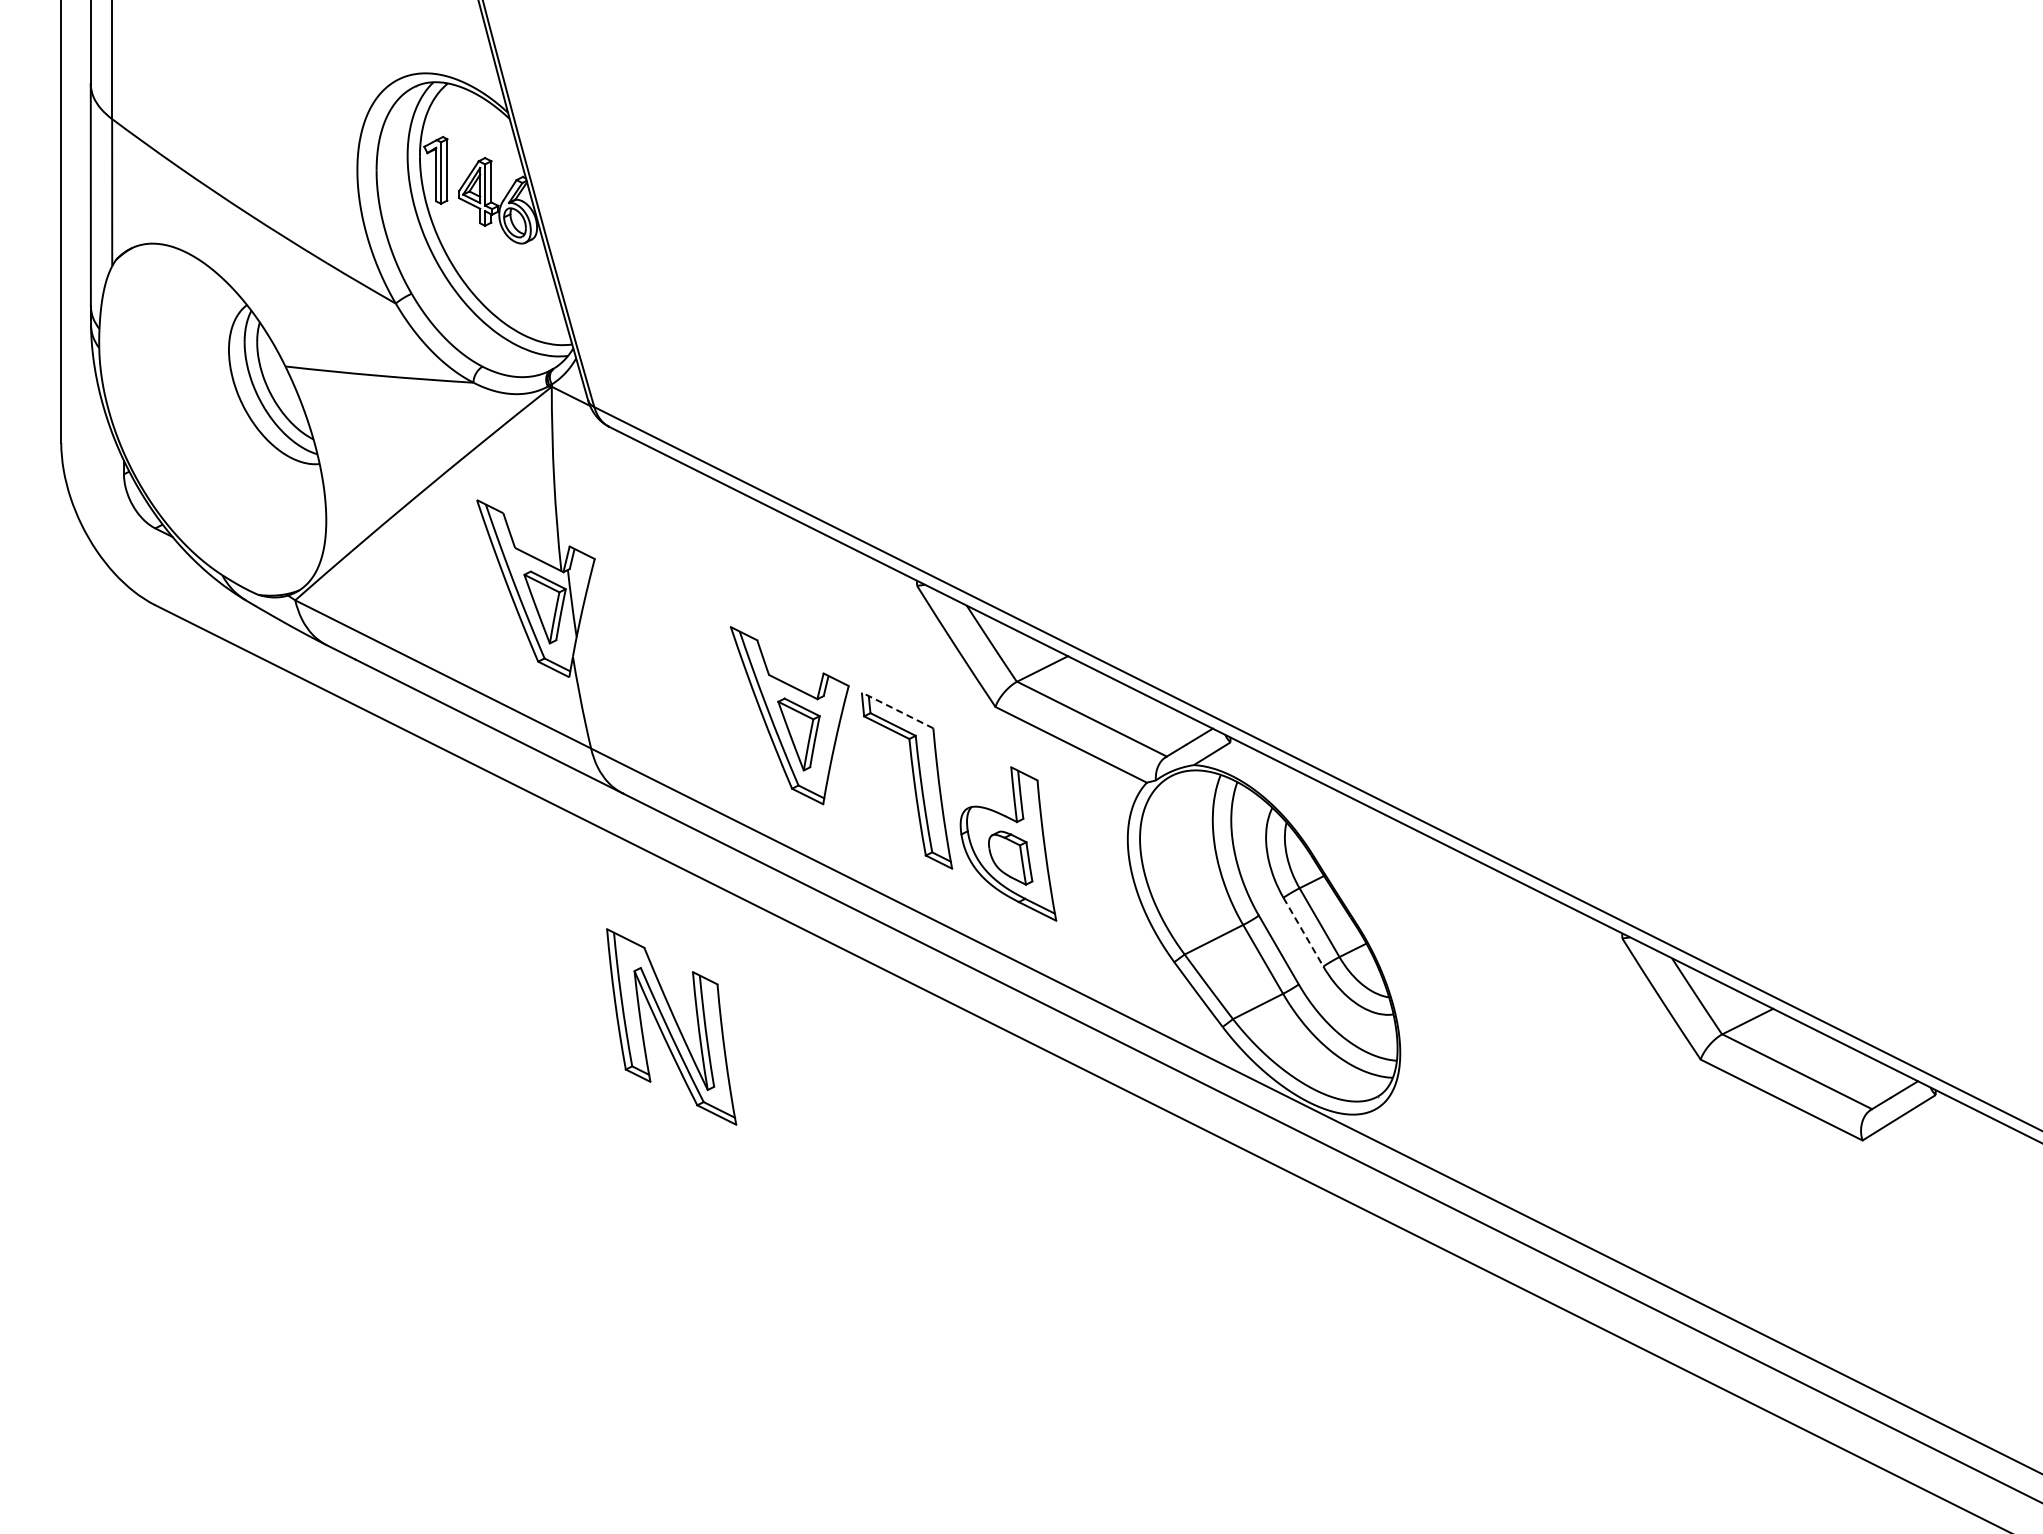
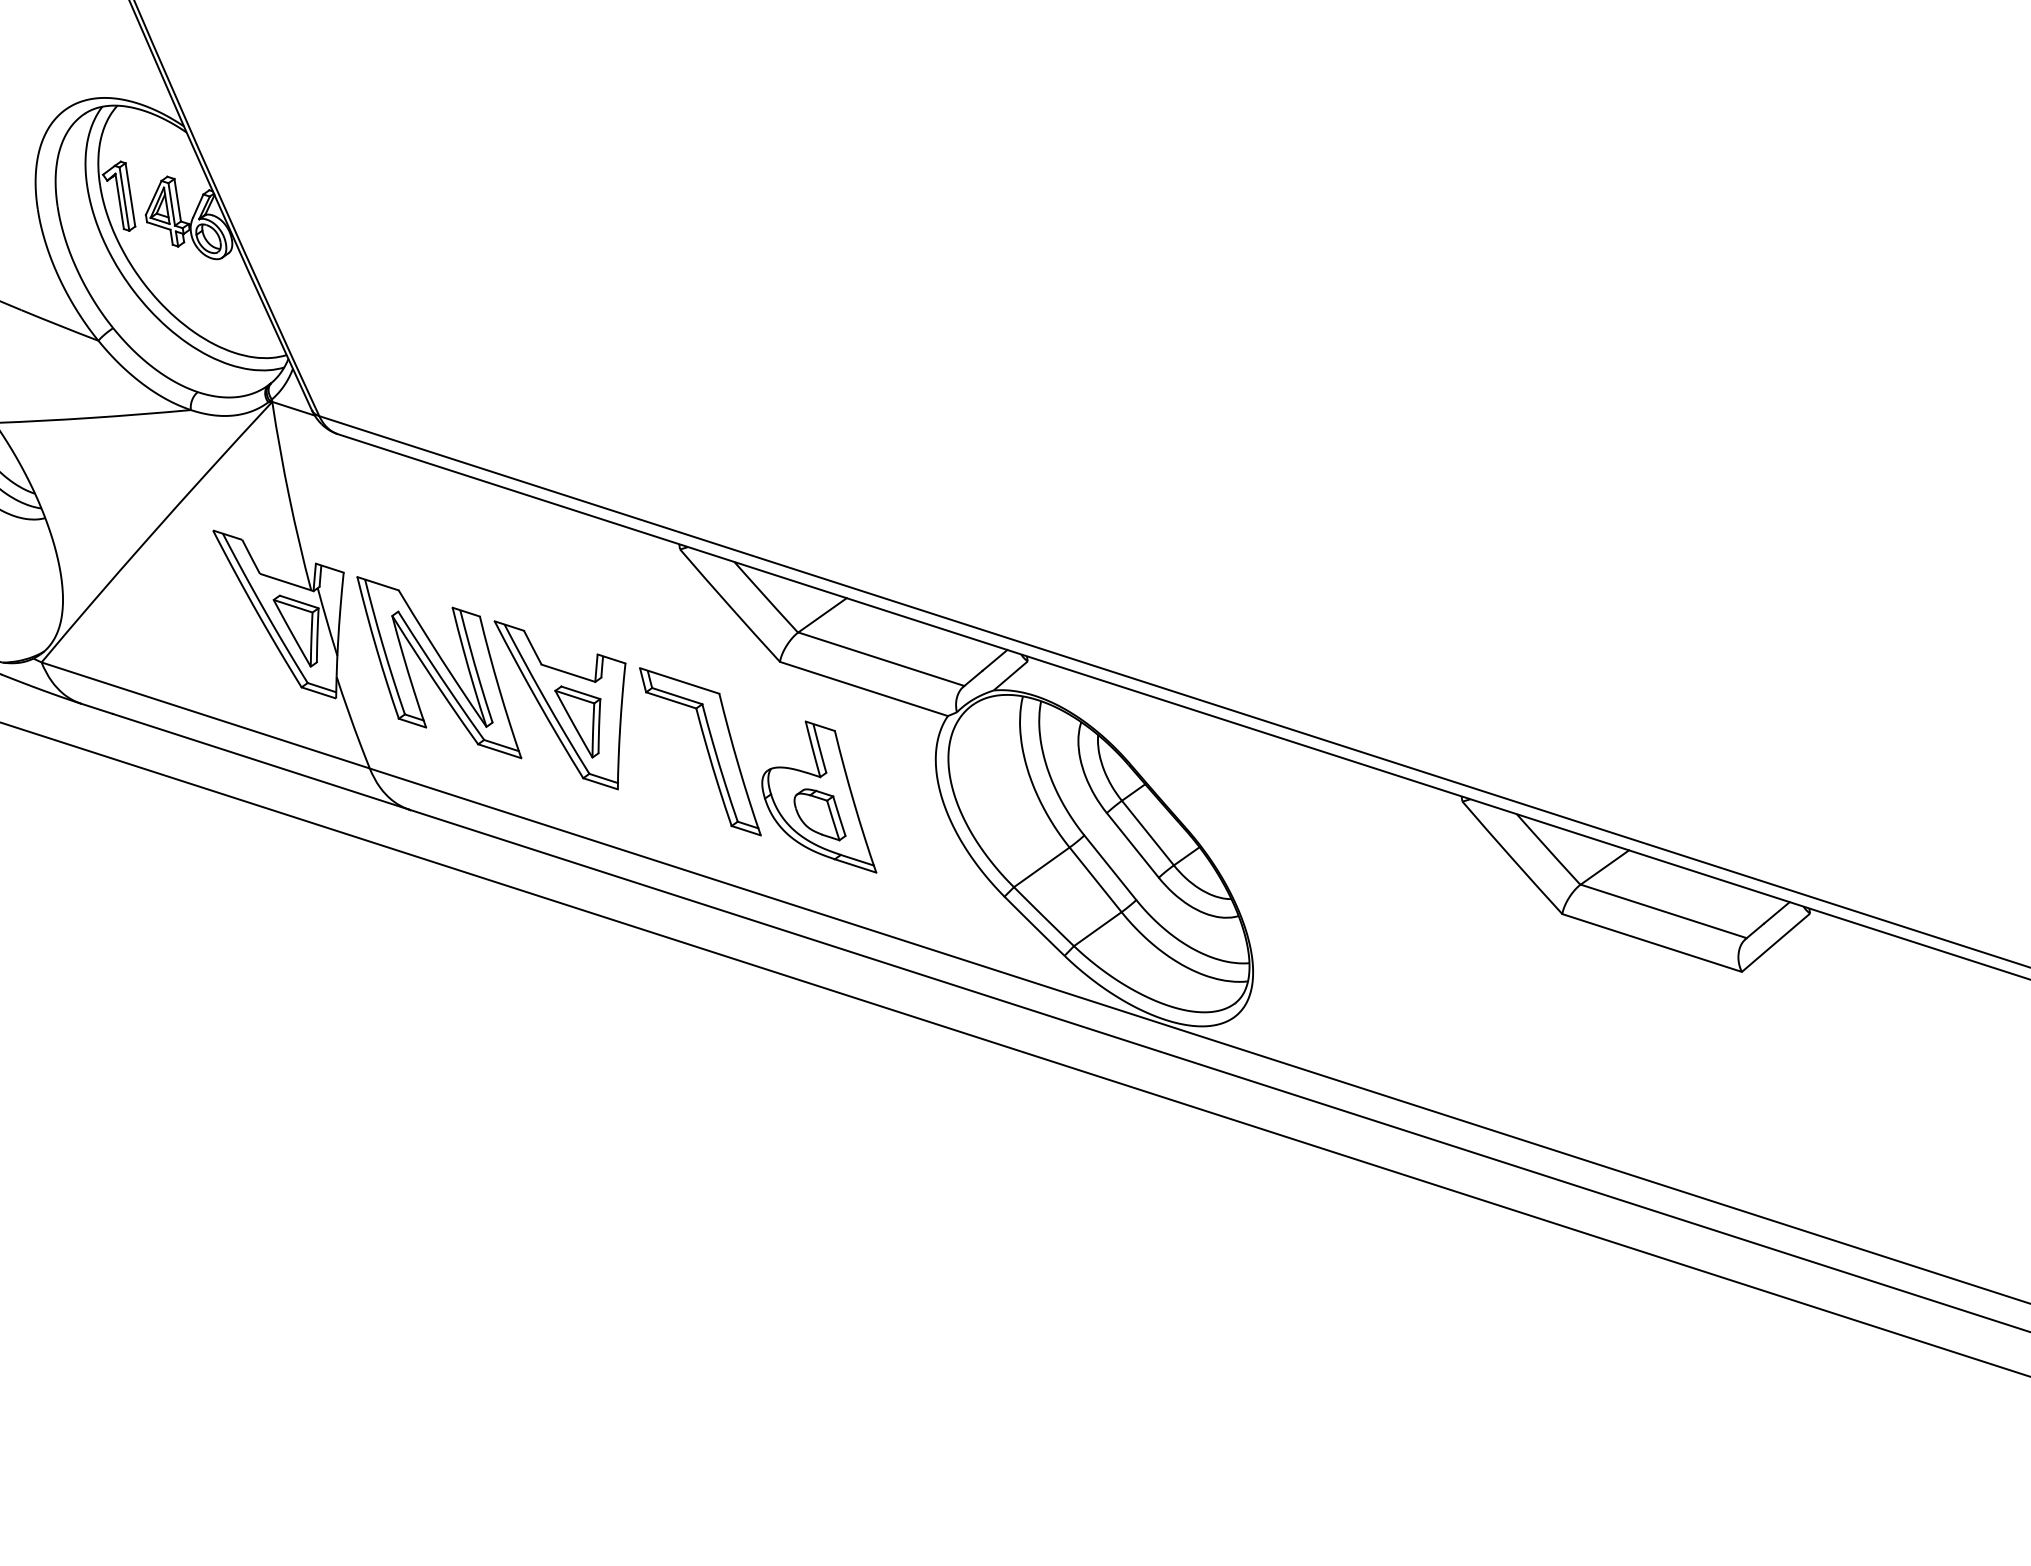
line: (897, 710) -> (679, 680), dashed -> solid
line: (1303, 932) -> (1132, 845), dashed -> solid
part: (671, 1026) -> (439, 667), moved

